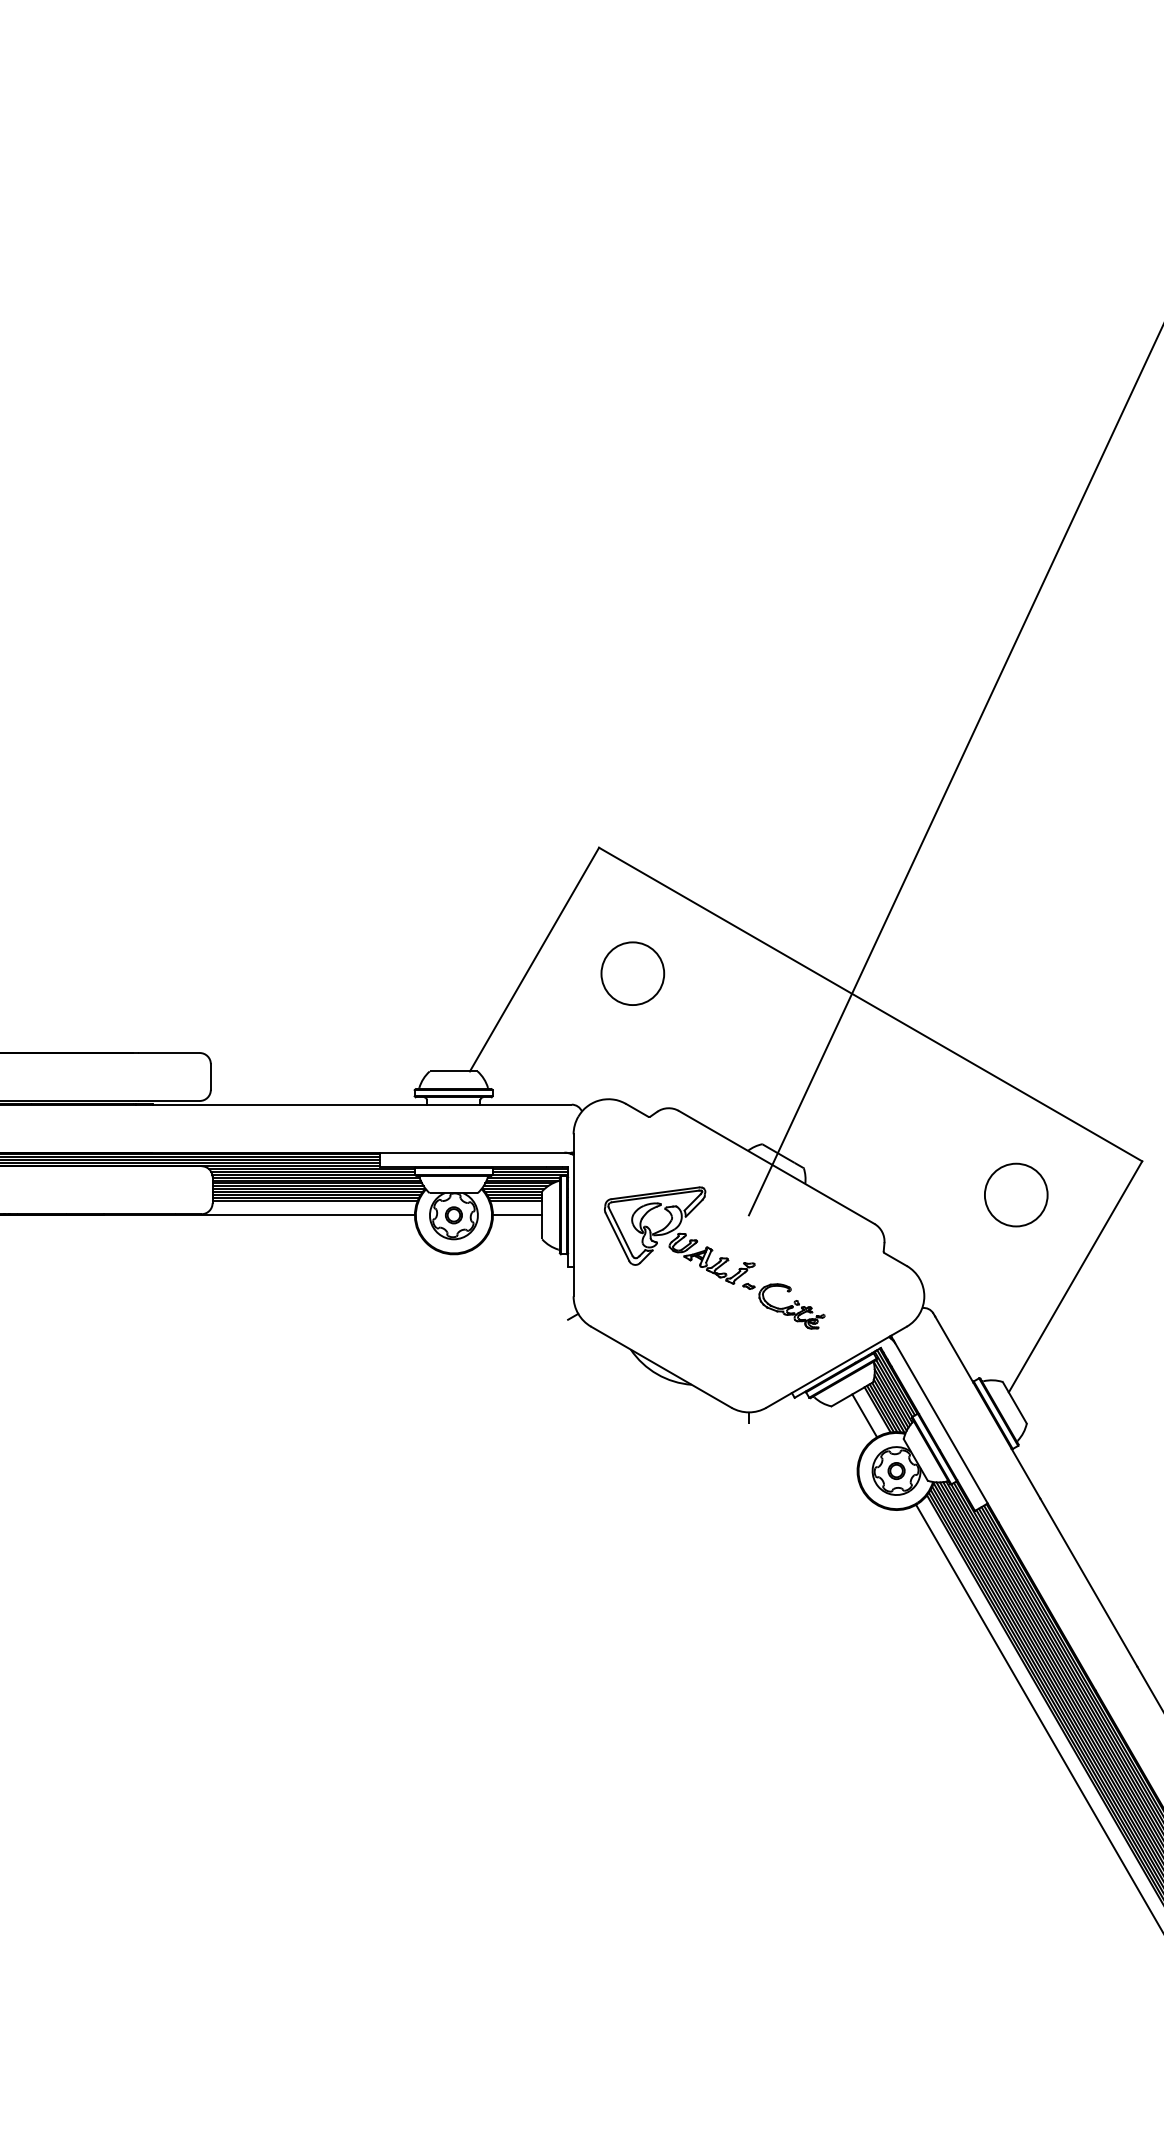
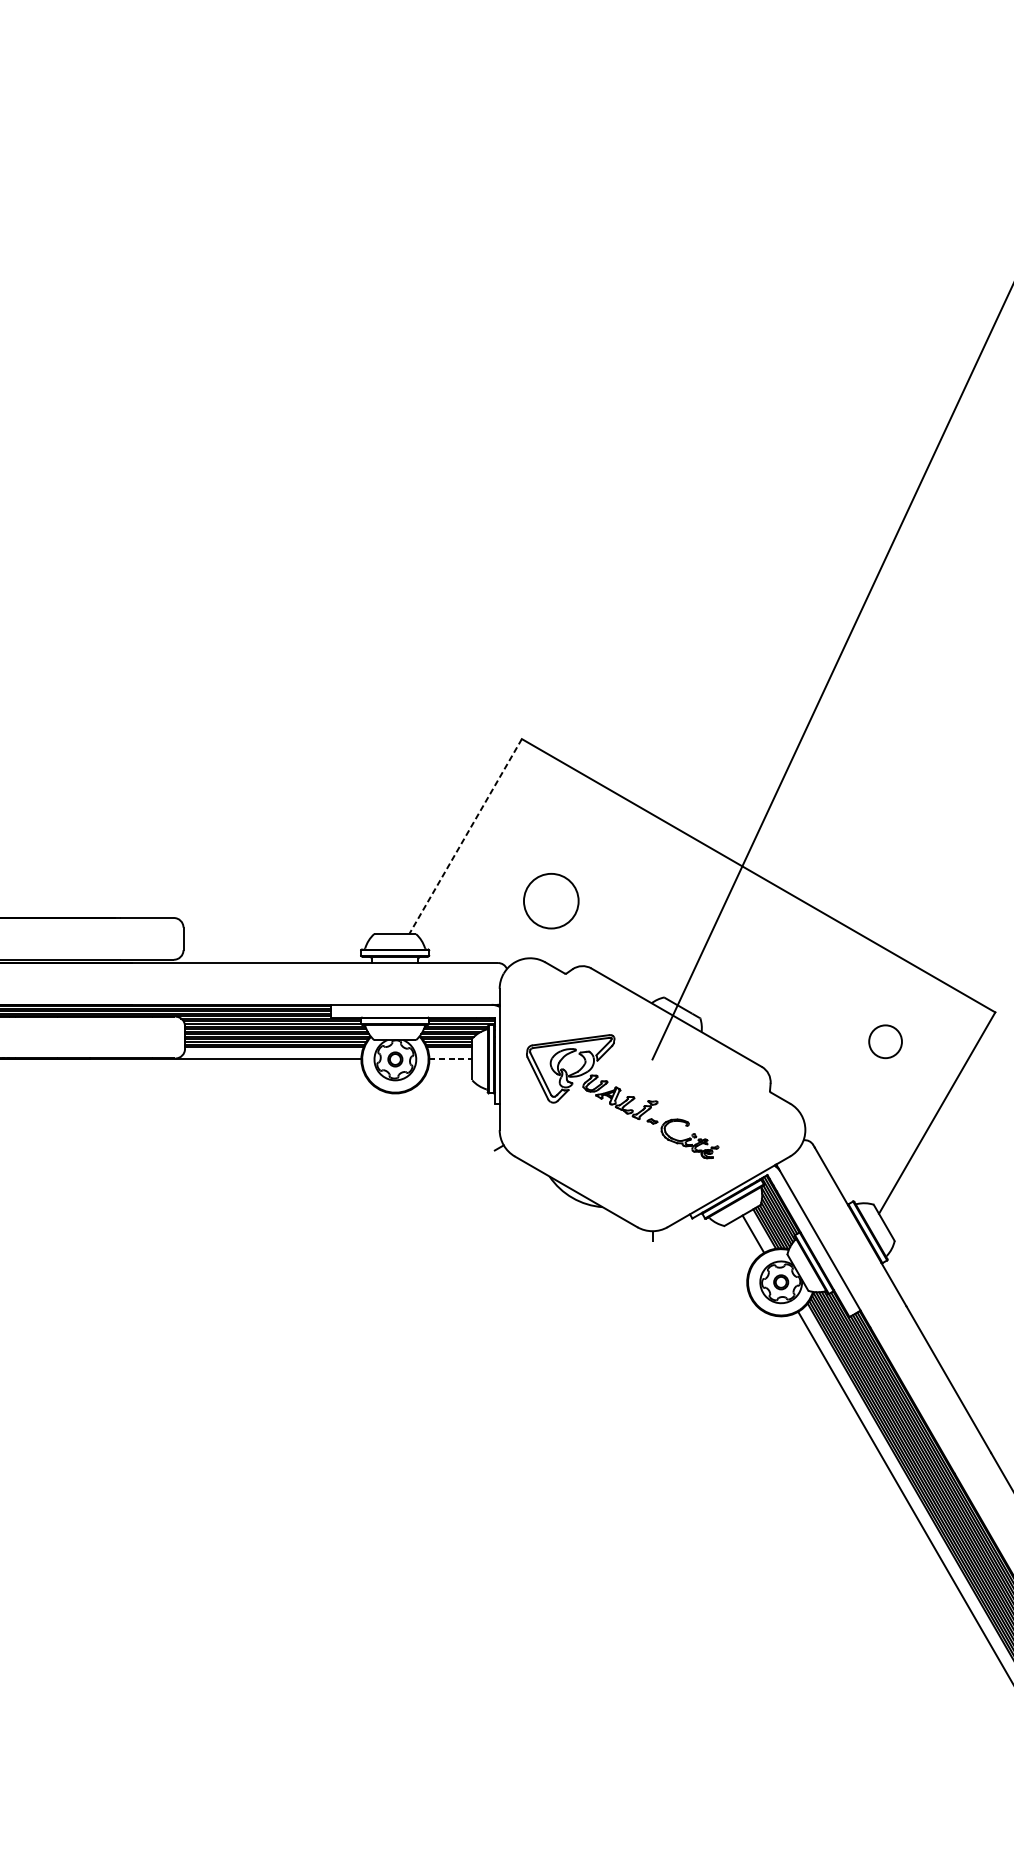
line: (534, 960) -> (465, 837), solid -> dashed
circle: (632, 973) -> (551, 900), moved
circle: (1016, 1194) -> (885, 1041), size x0.6
line: (517, 1215) -> (450, 1059), solid -> dashed

